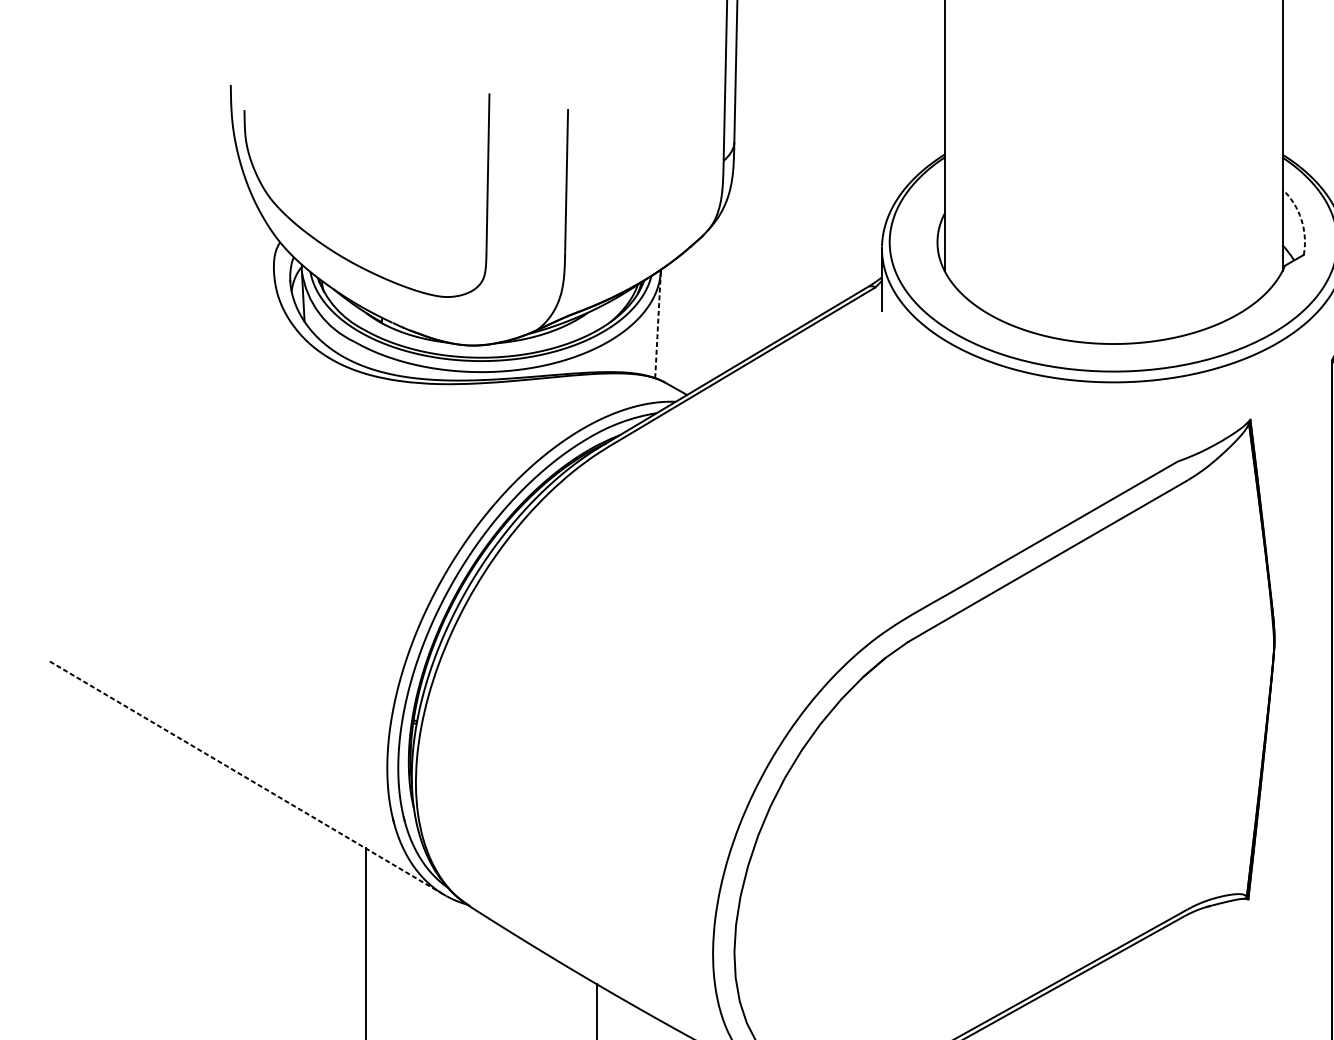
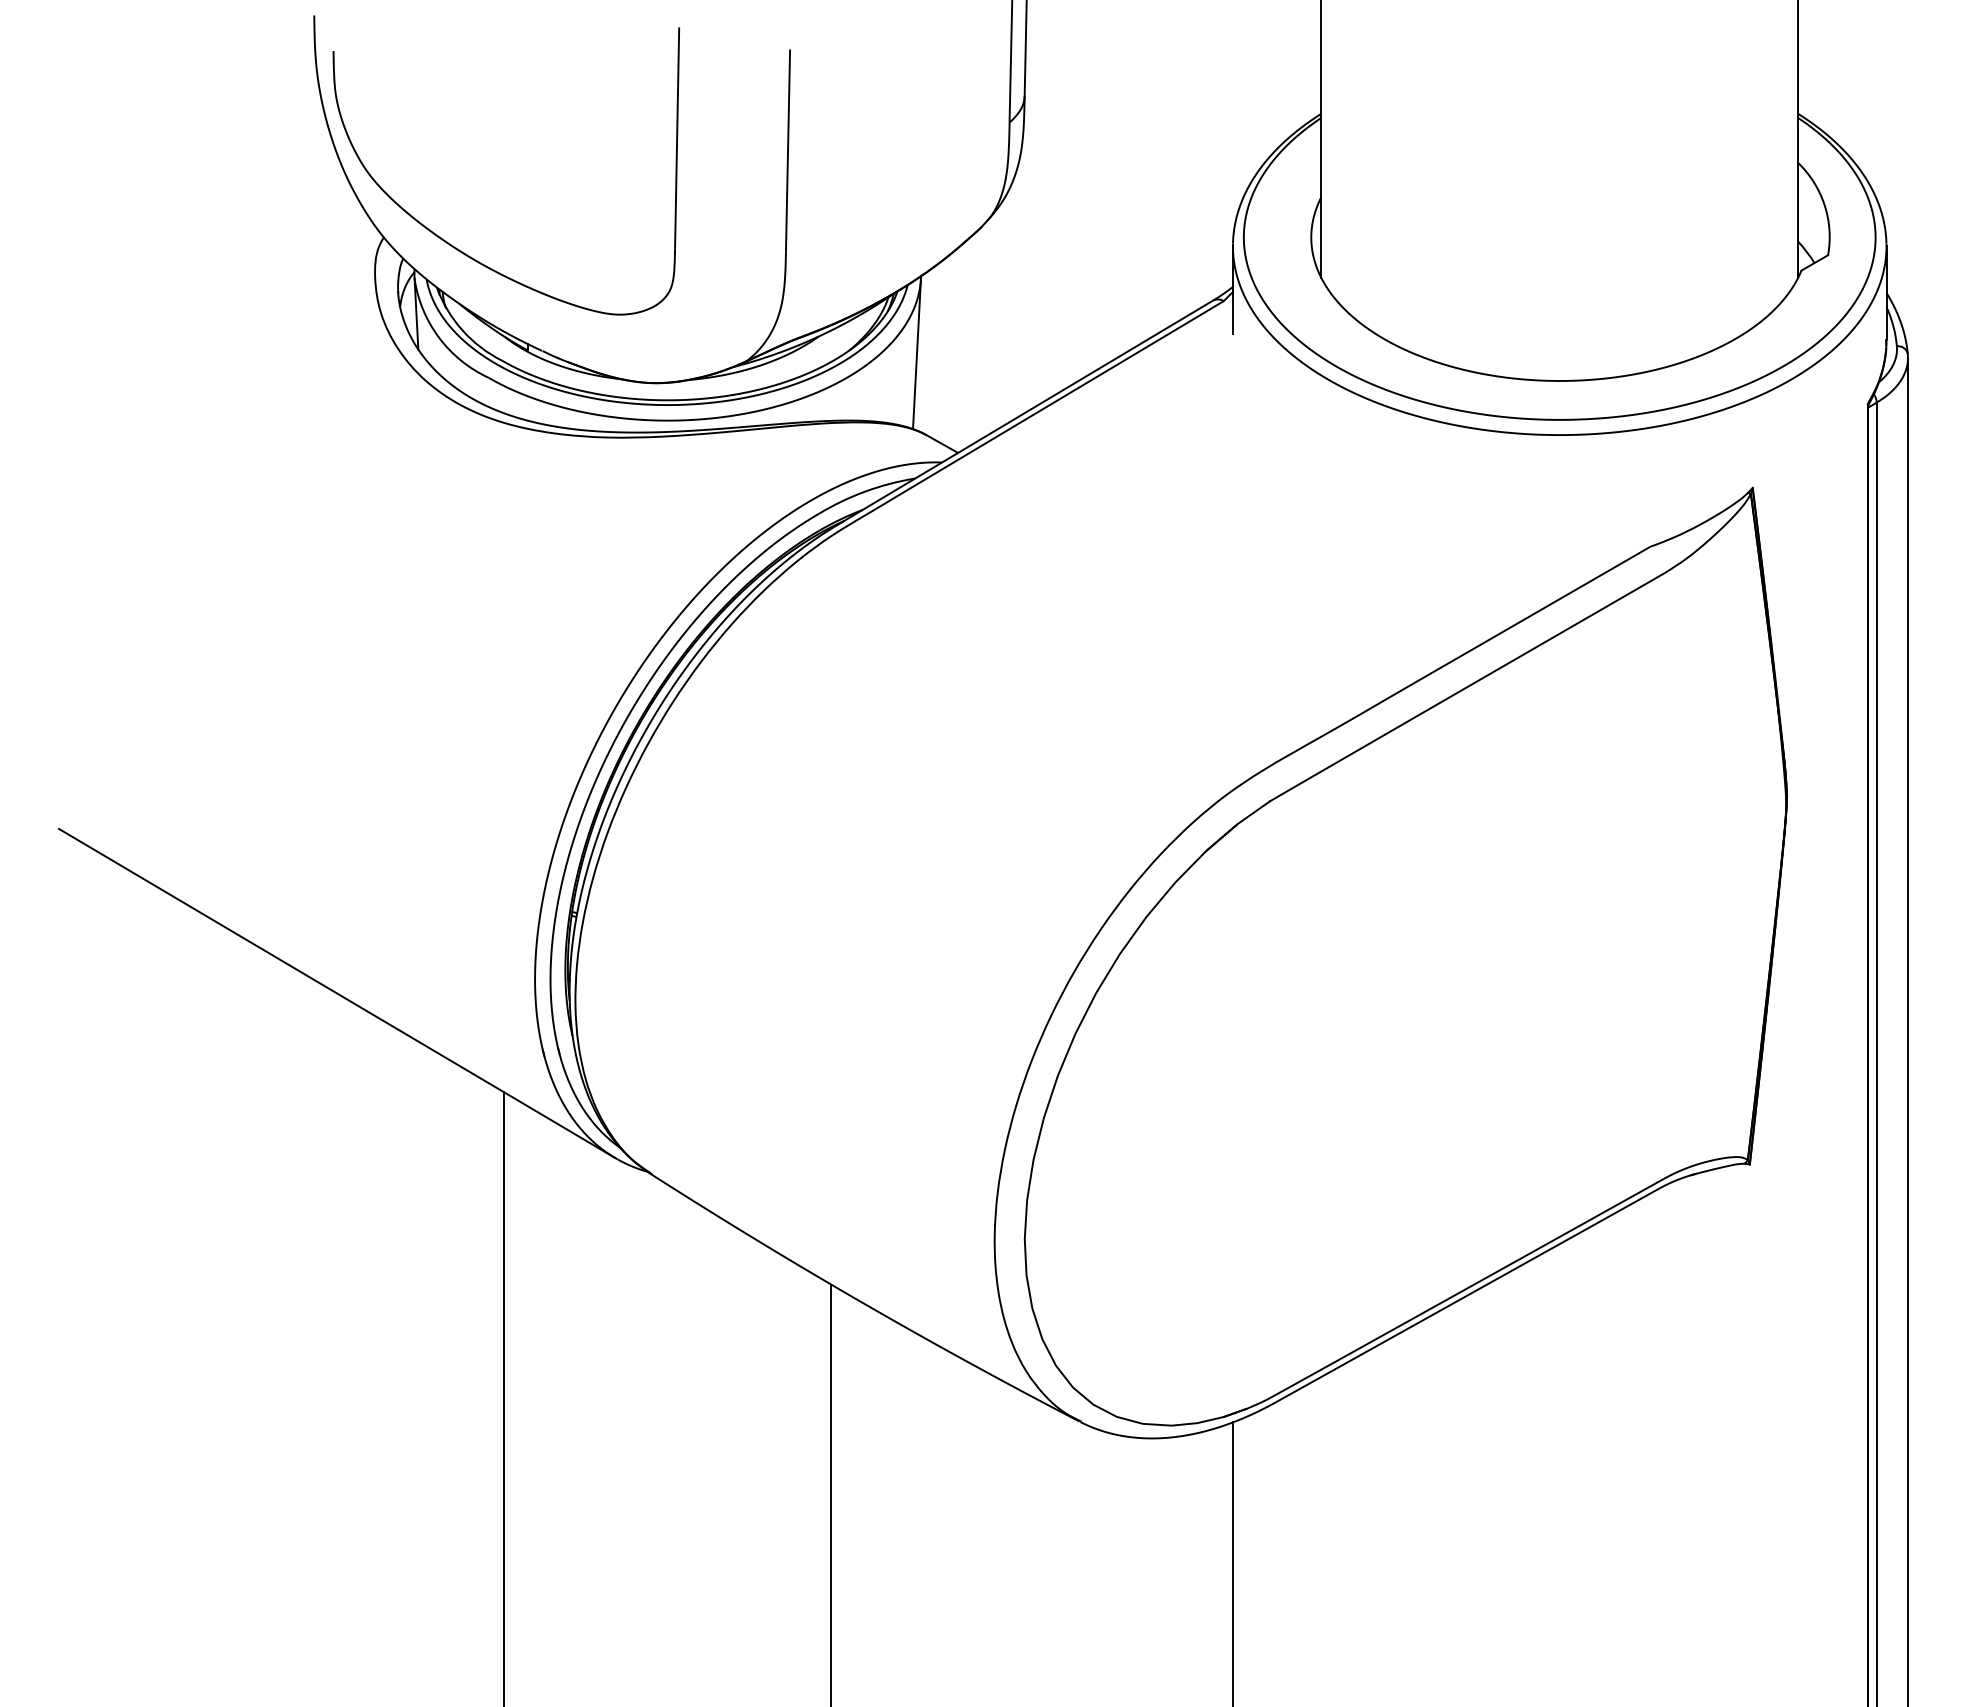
arc: (1301, 219) -> (1824, 205), dashed -> solid
line: (658, 324) -> (917, 353), dashed -> solid
line: (246, 778) -> (336, 993), dashed -> solid

